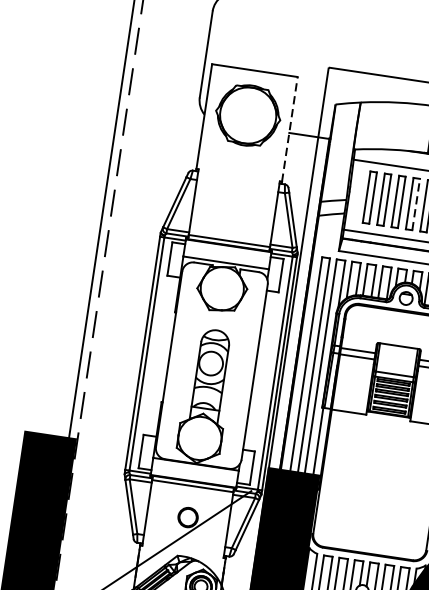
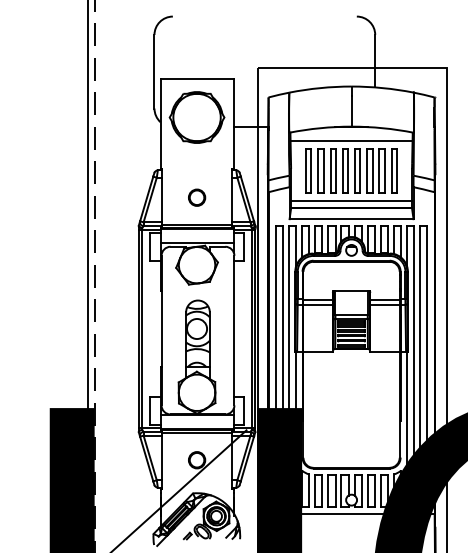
line: (289, 128) -> (233, 123), dashed -> solid
line: (416, 204) -> (348, 170), dashed -> solid
part: (234, 209) -> (197, 197), added

